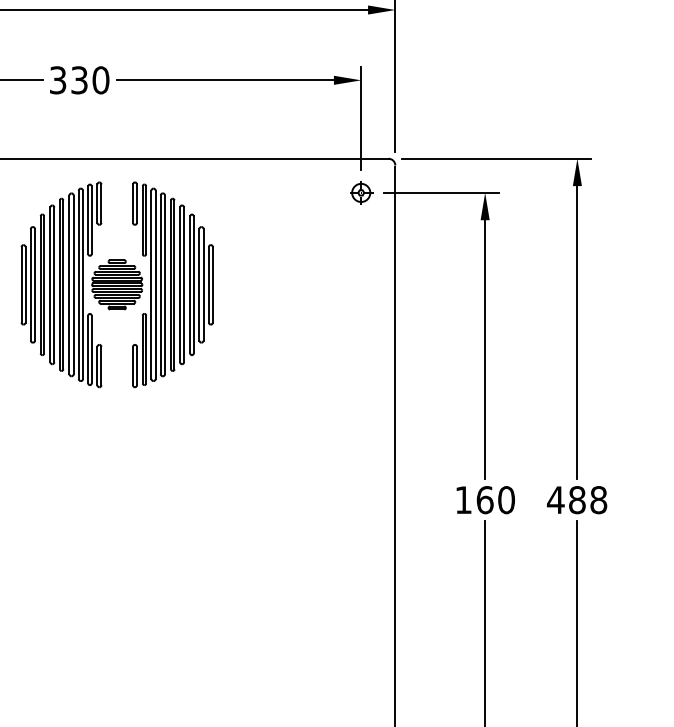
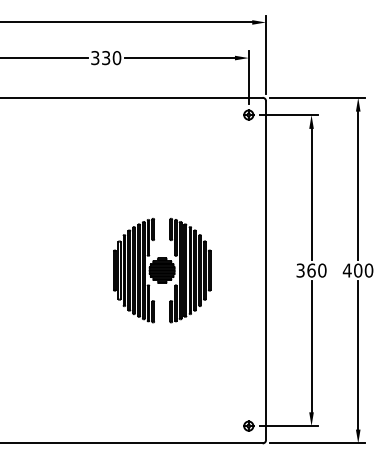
part: (117, 284) -> (162, 270), moved
text: (463, 499) -> (300, 270), 160 -> 360
text: (587, 499) -> (363, 270), 488 -> 400

